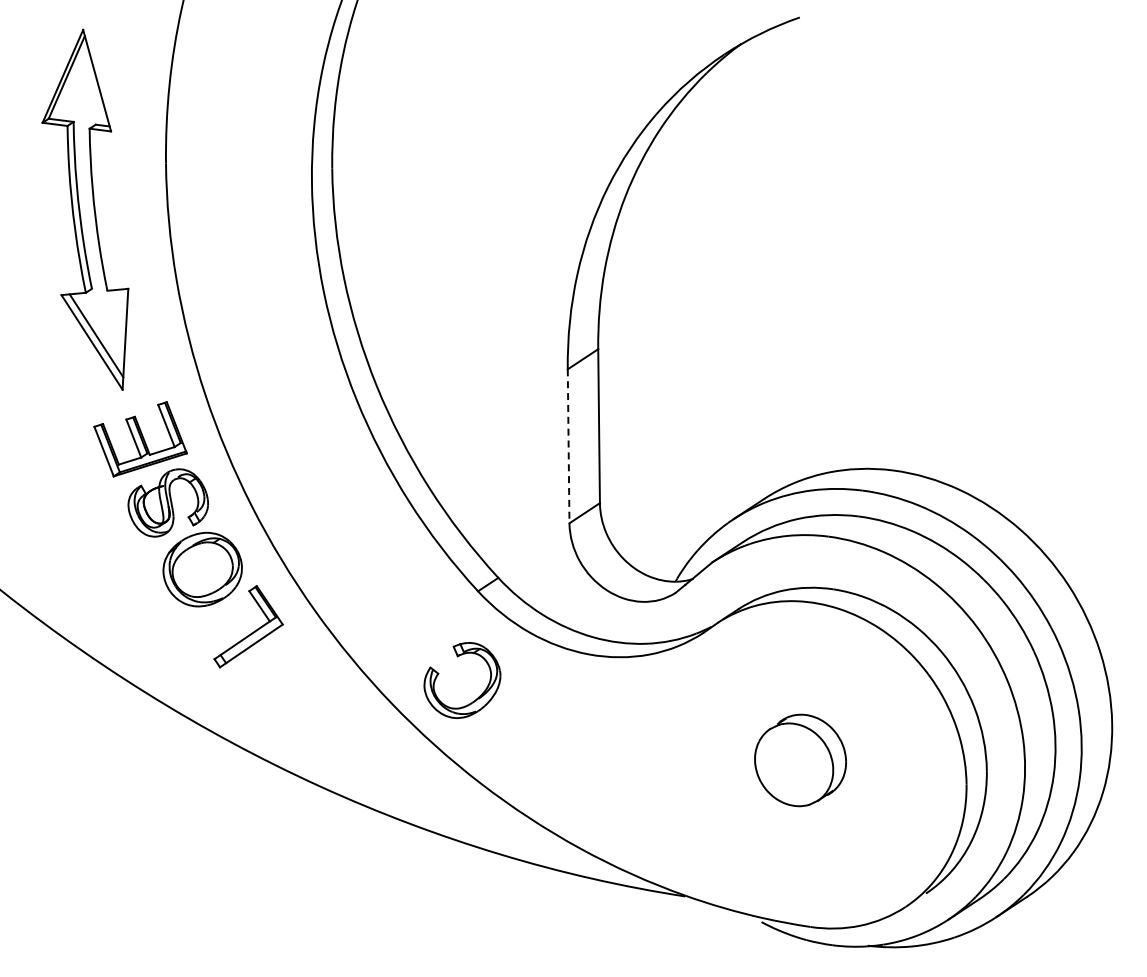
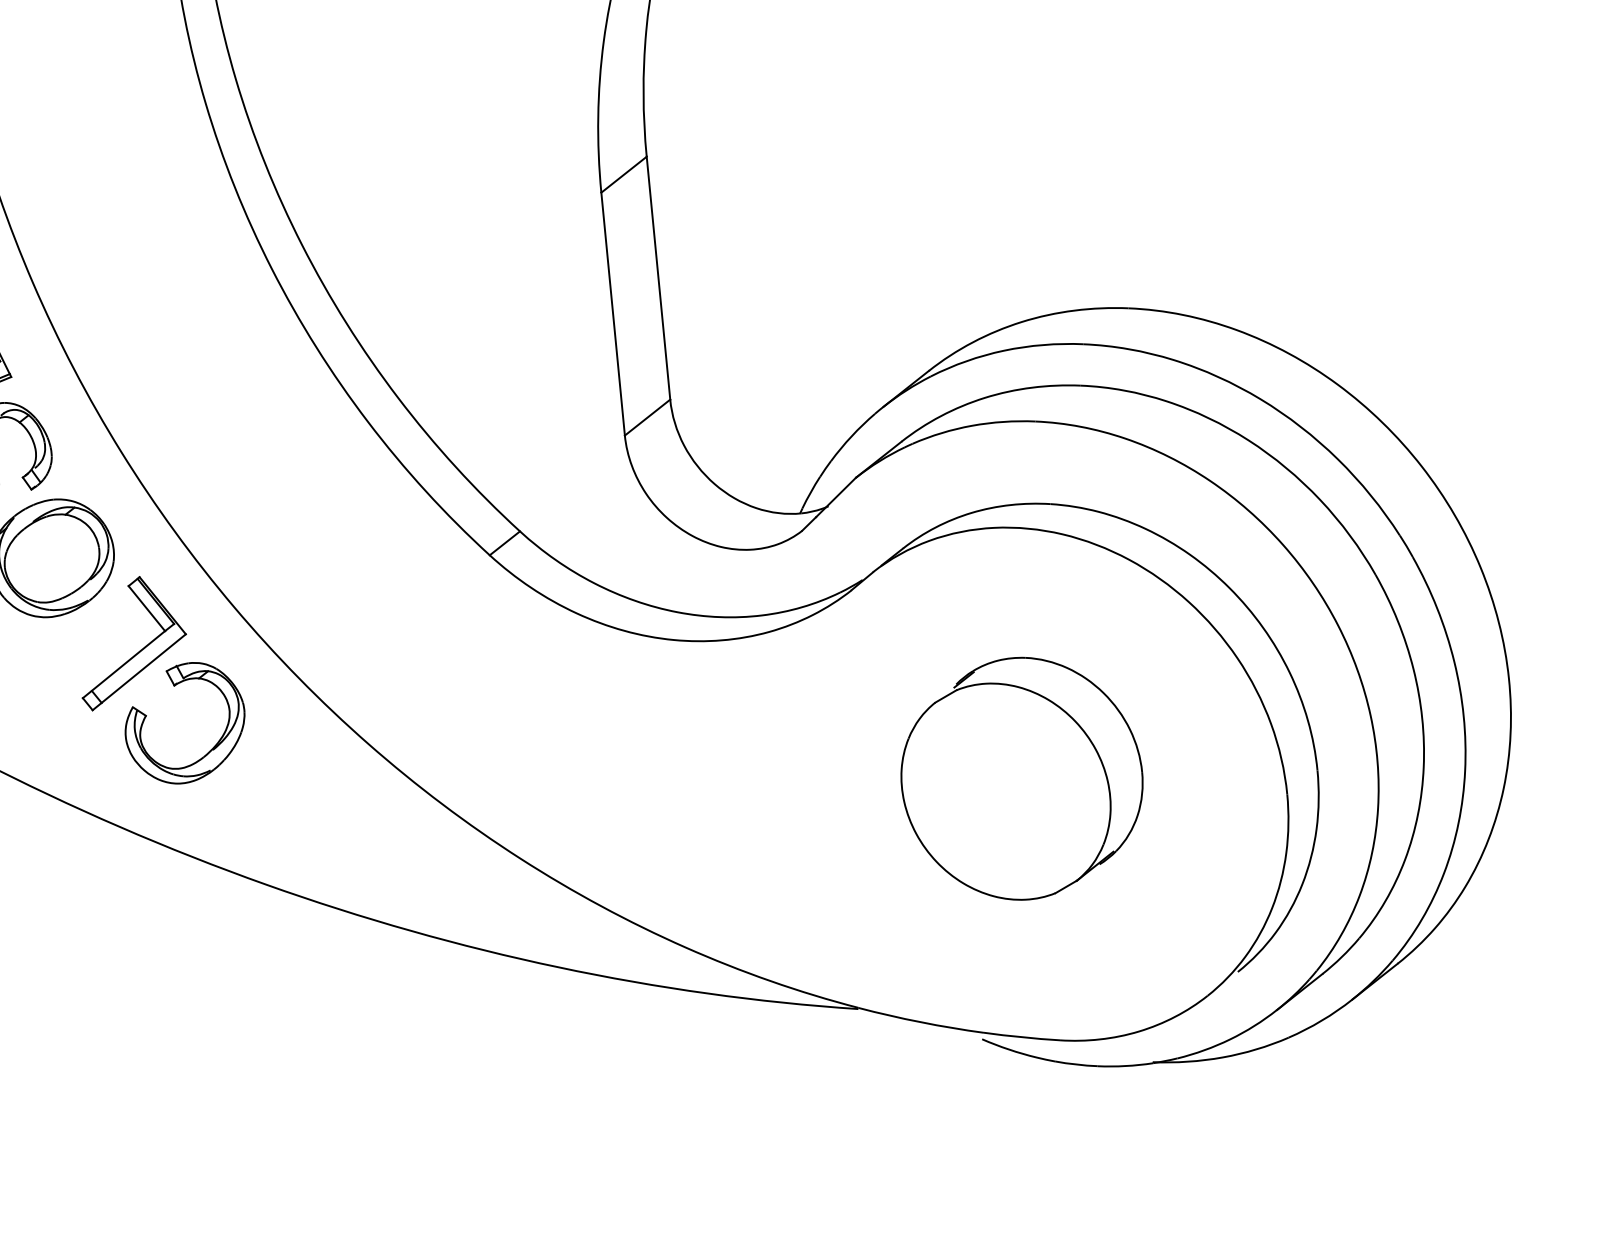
line: (568, 446) -> (612, 314), dashed -> solid
part: (478, 696) -> (212, 746), moved
part: (800, 760) -> (1021, 778), size x1.67

